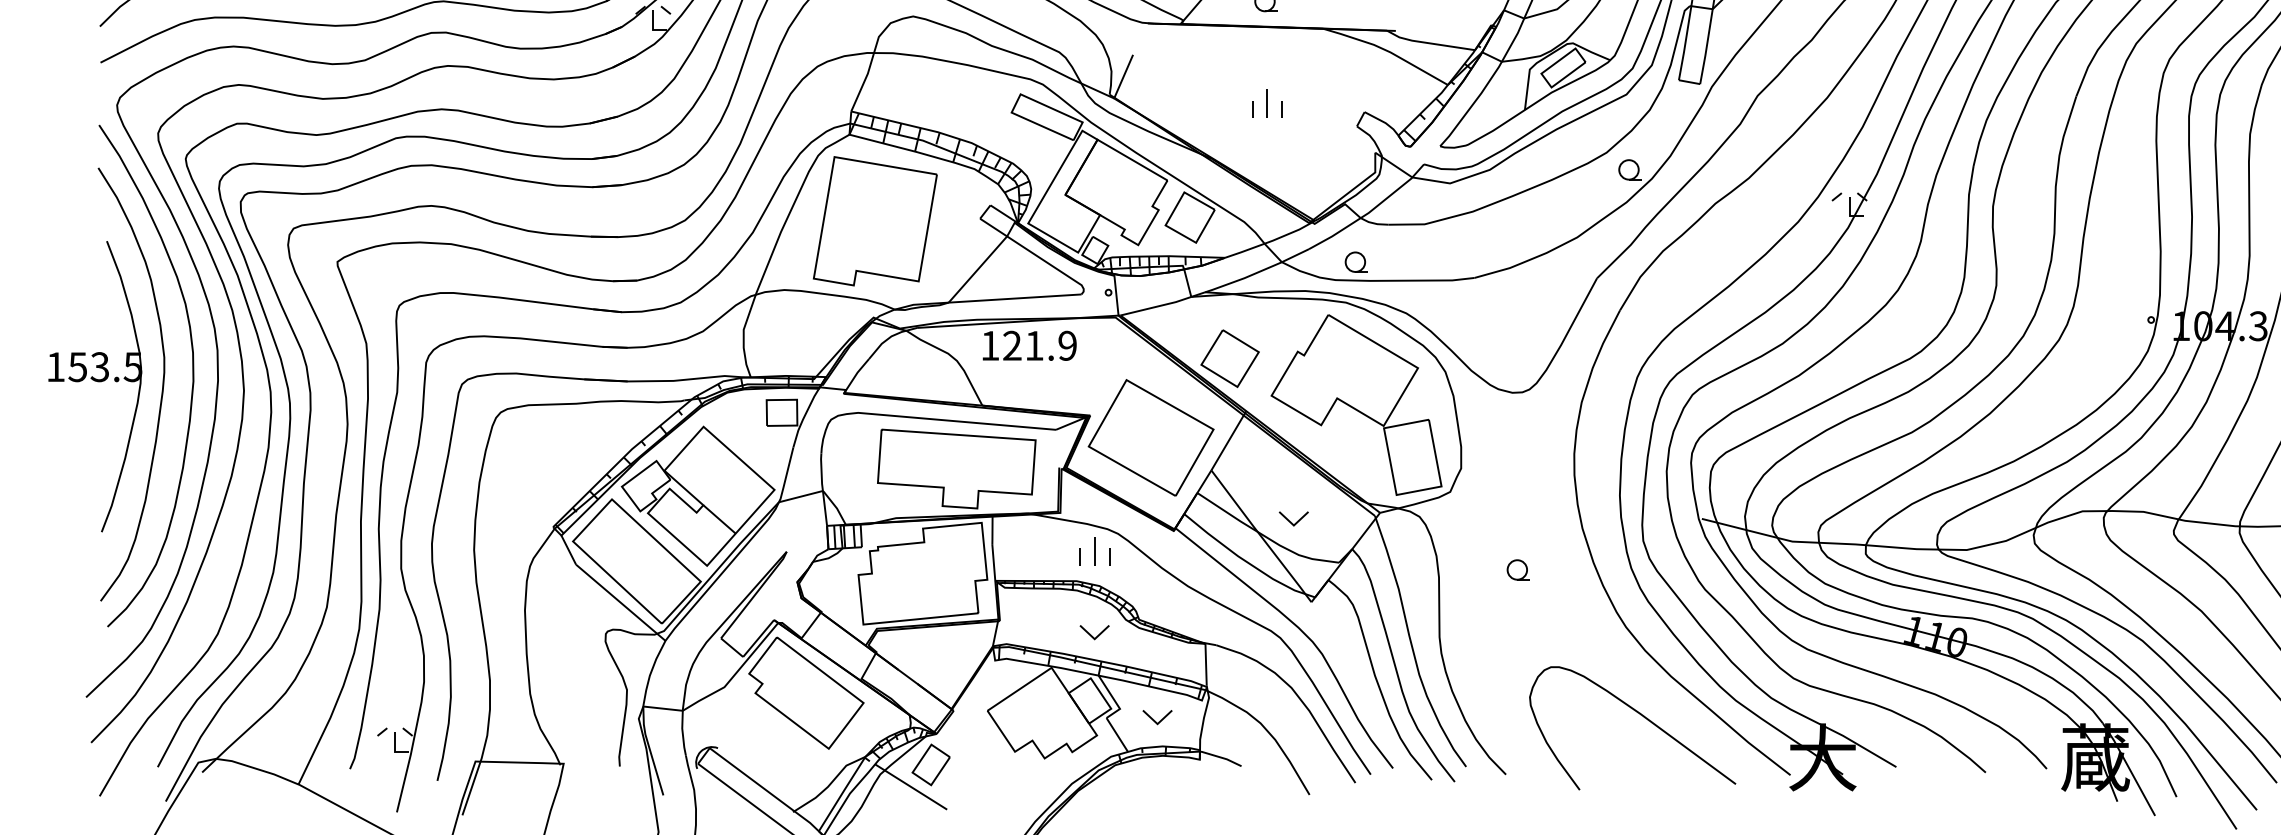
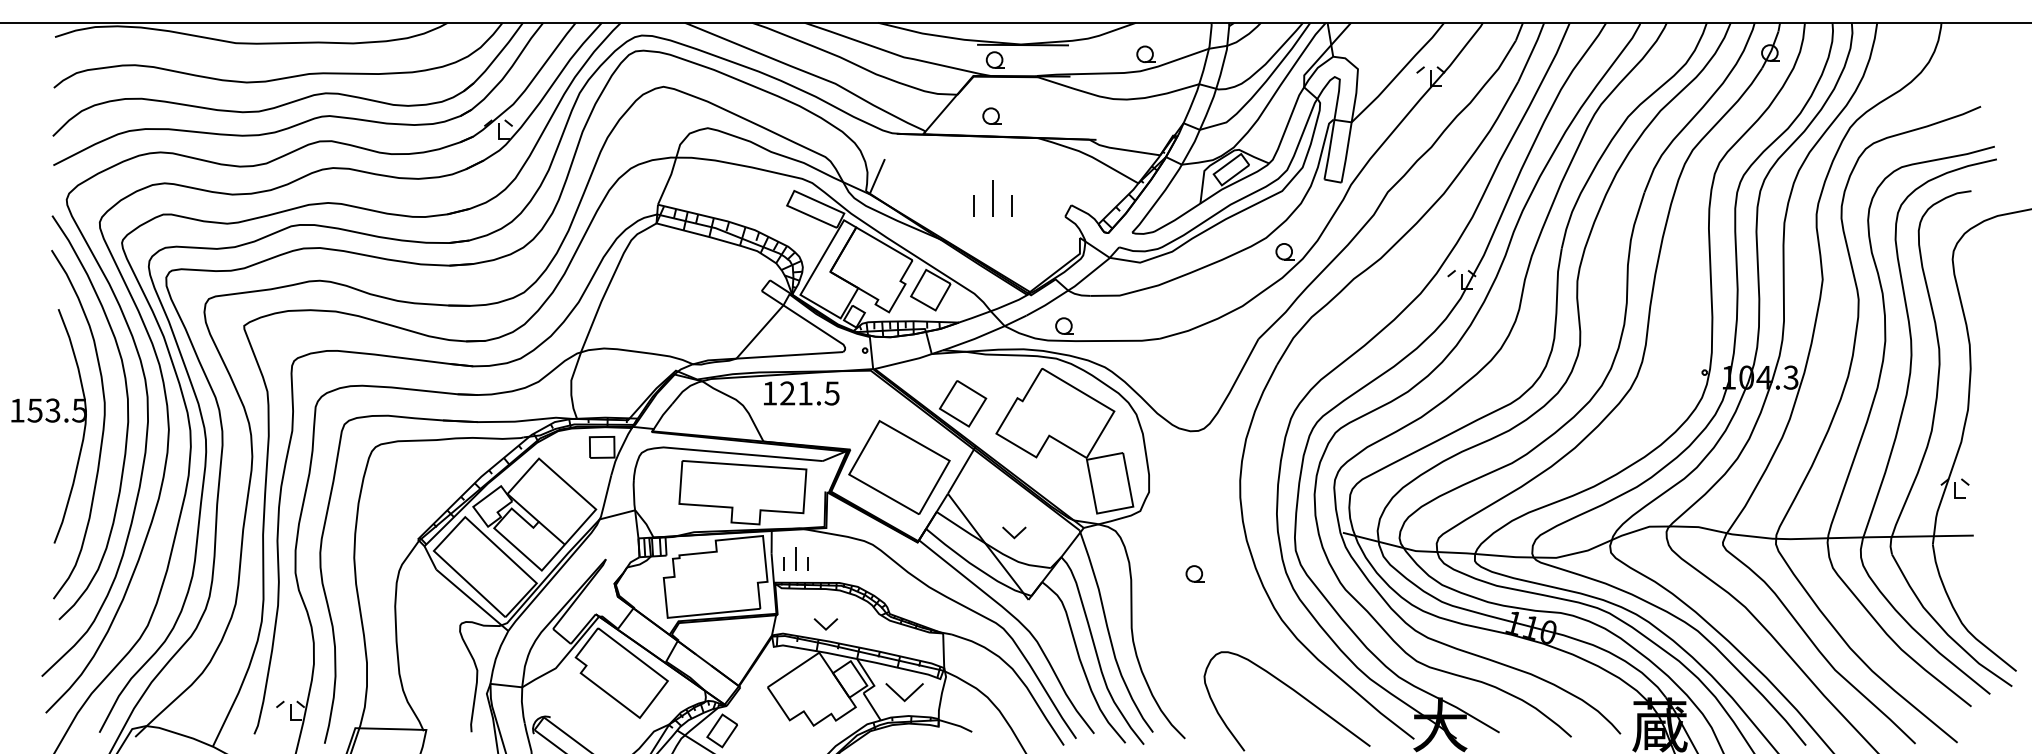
part: (1266, 102) -> (992, 197), size x1.6
part: (874, 220) -> (676, 292), removed
text: (1066, 345) -> (831, 393), 121.9 -> 121.5
part: (1094, 550) -> (795, 558), moved
part: (1094, 632) -> (825, 624), moved
part: (1157, 717) -> (904, 692), size x1.6

